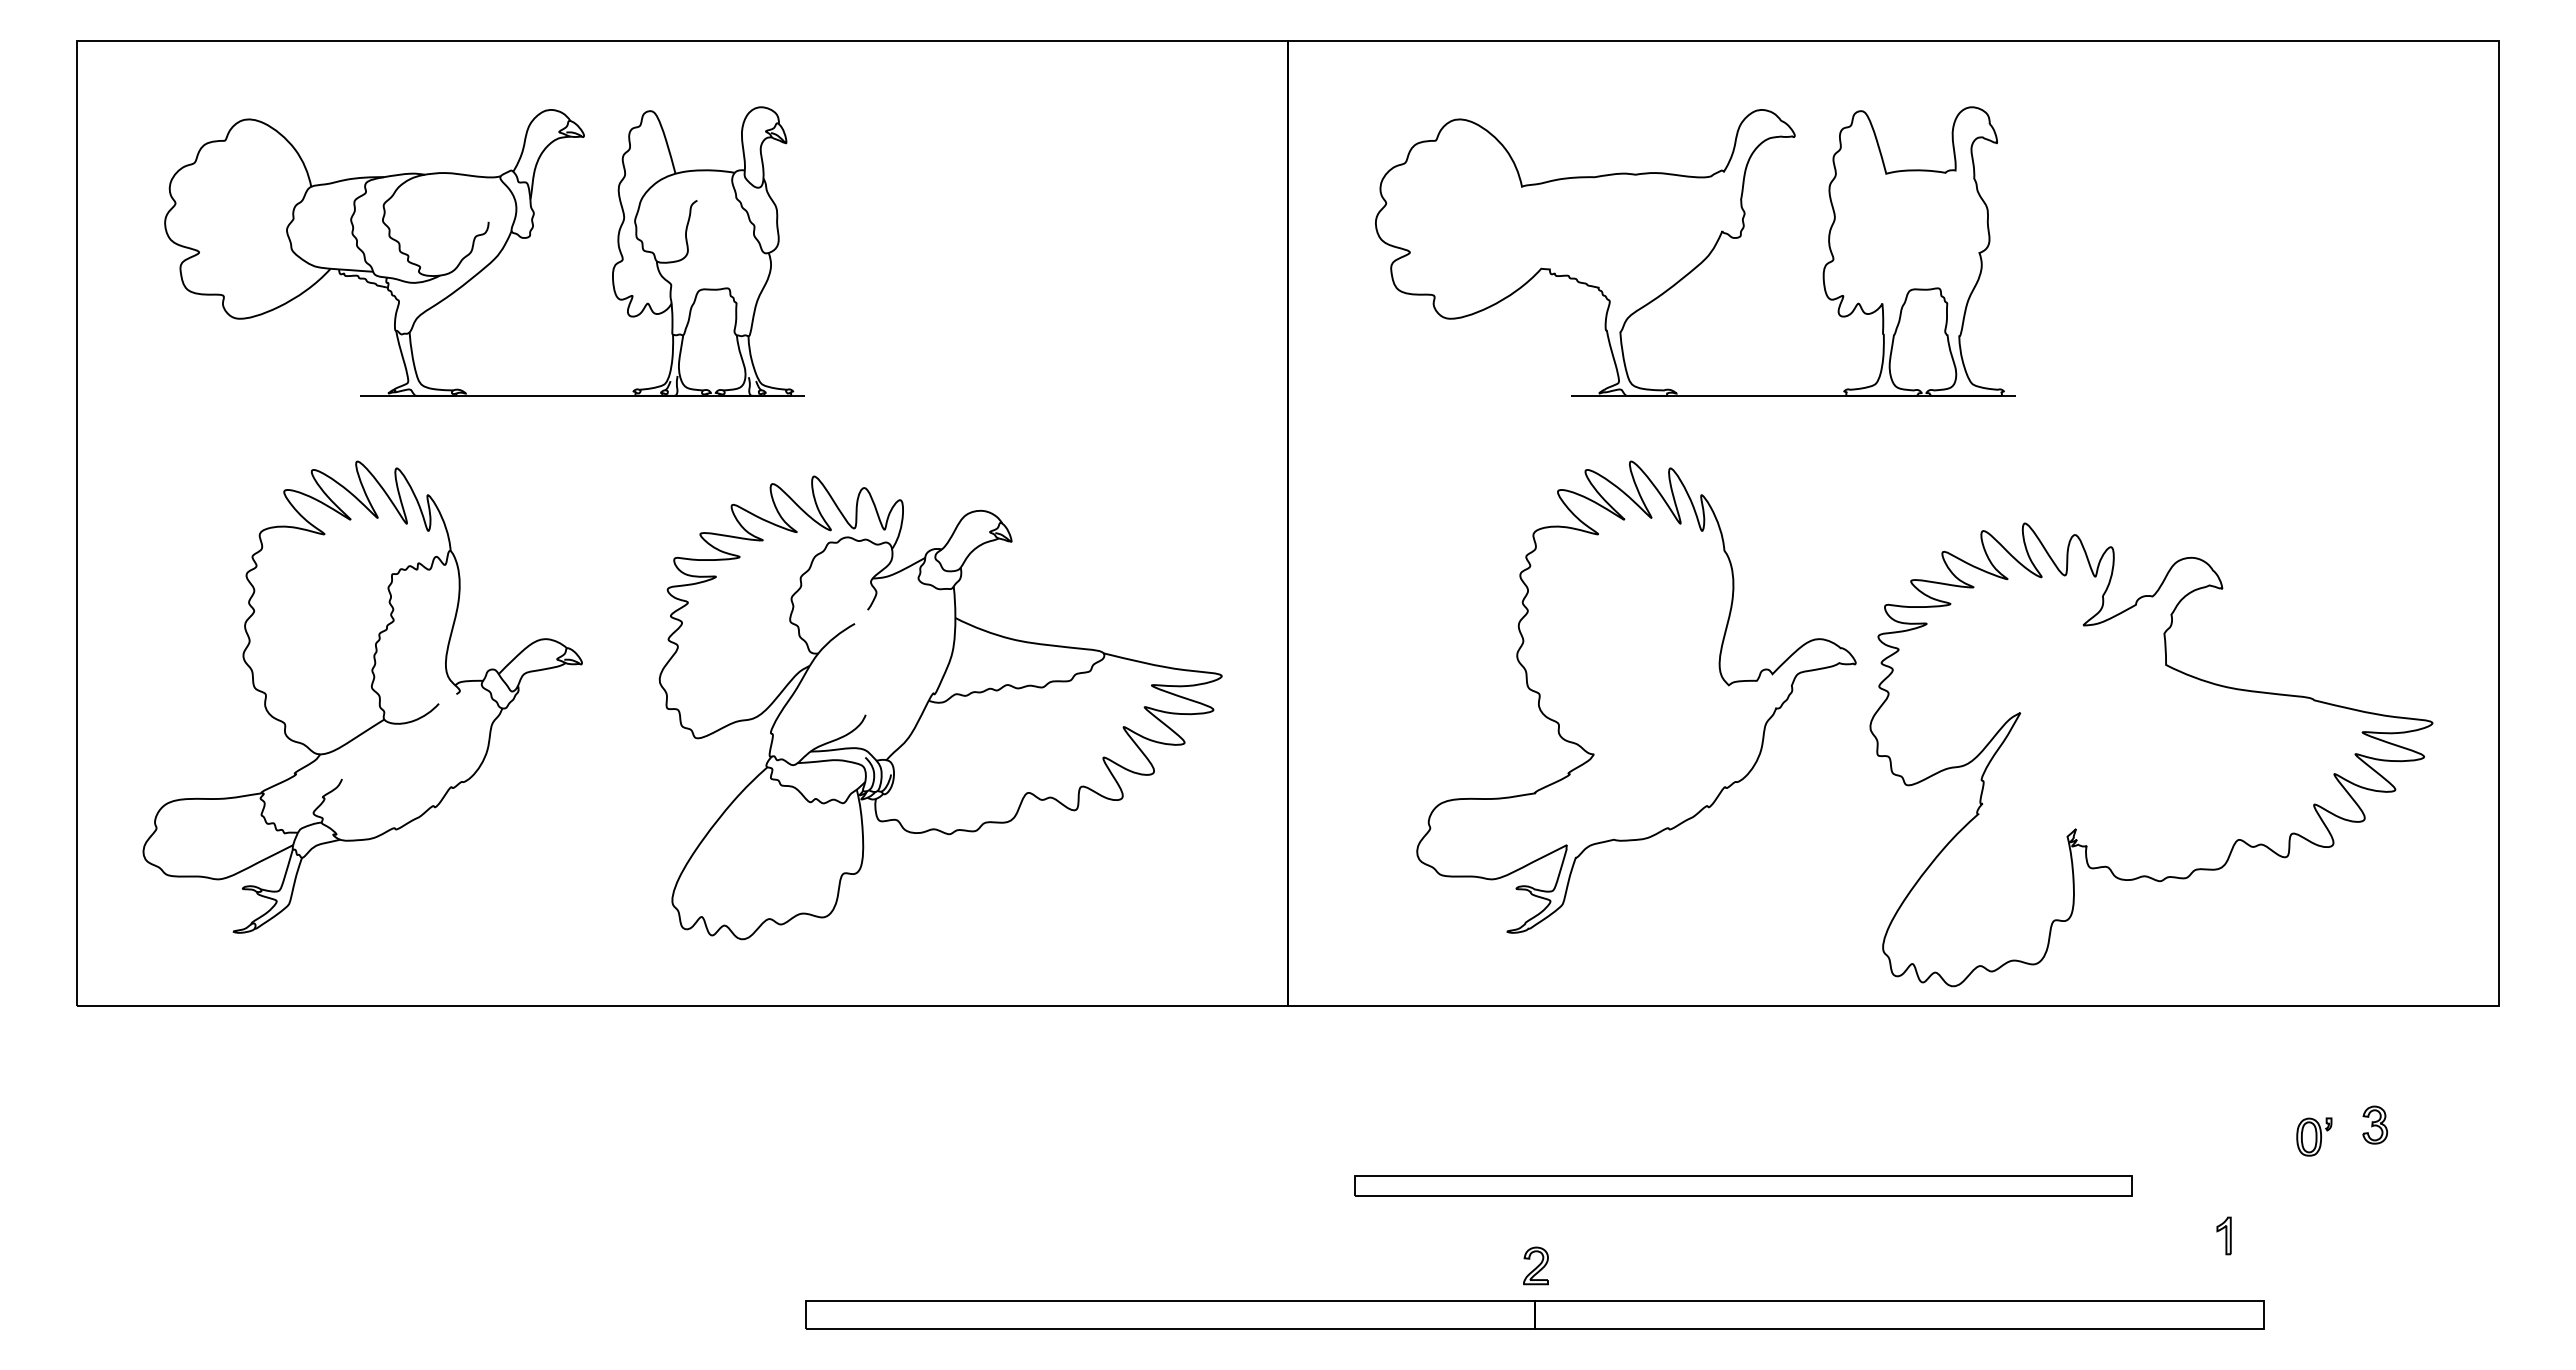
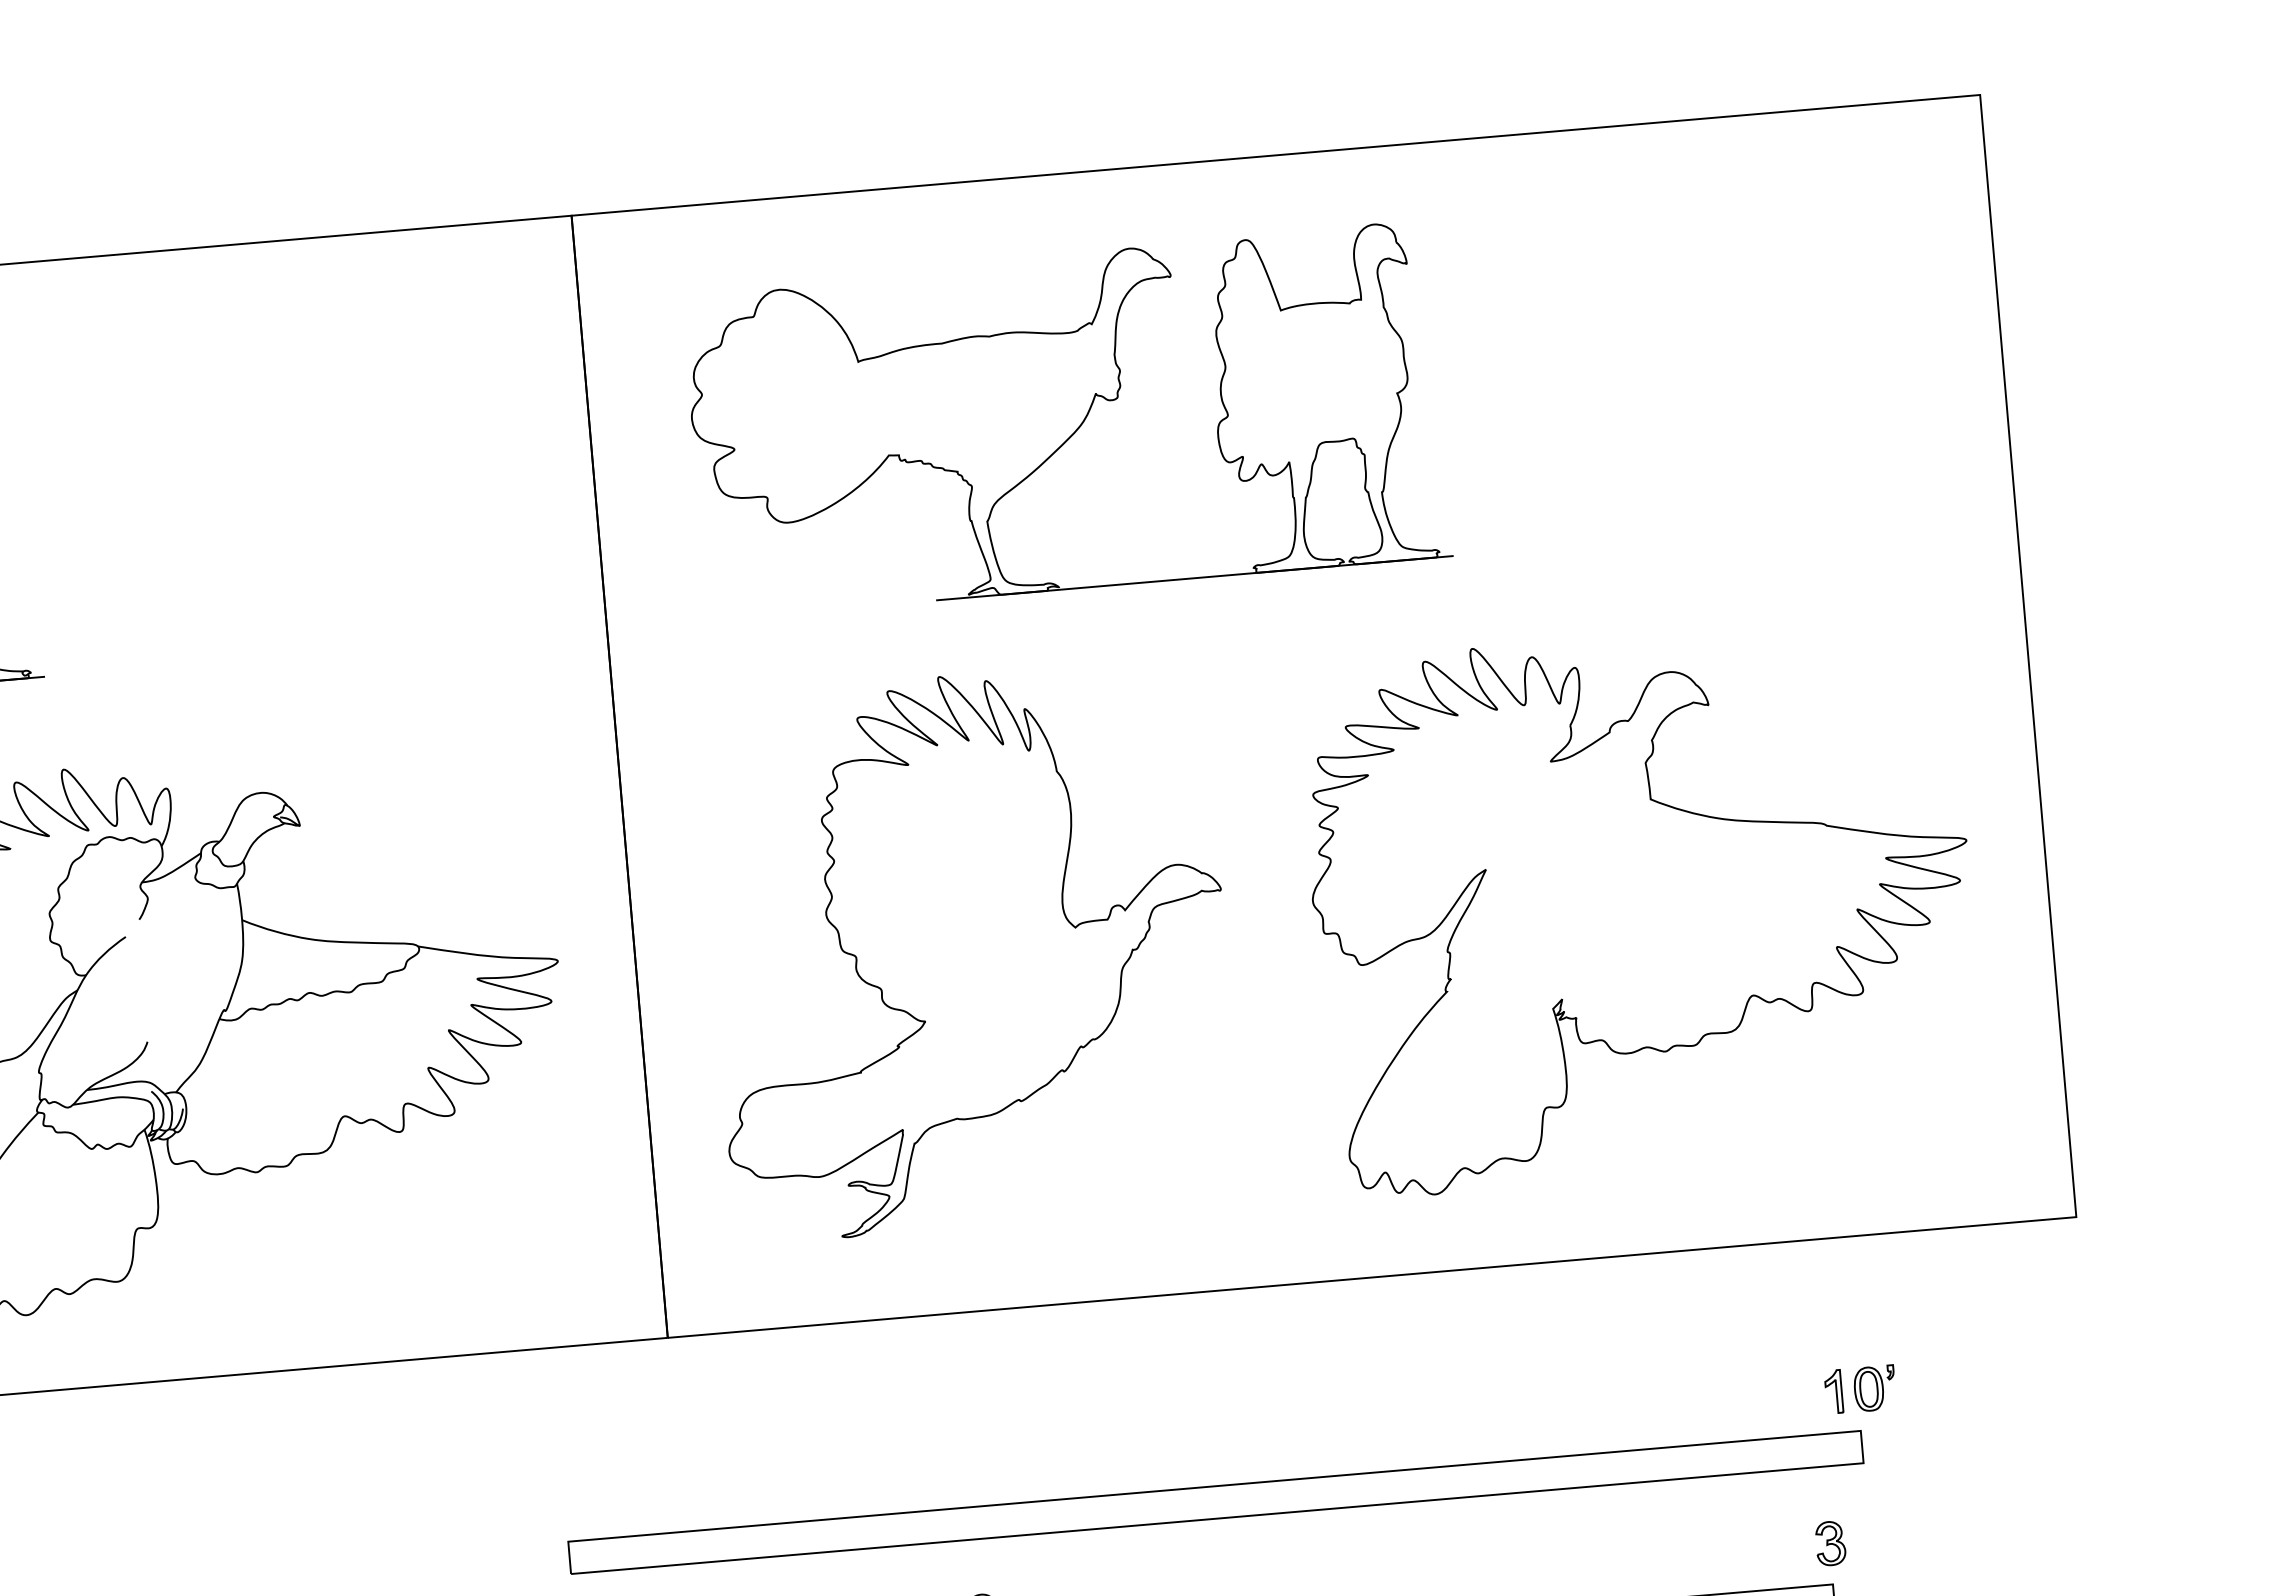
part: (1636, 696) -> (969, 949), moved
part: (2151, 754) -> (1642, 904), moved
part: (2375, 1124) -> (1830, 1542), moved
part: (1743, 1185) -> (1215, 1501), size x1.43
part: (2223, 1235) -> (1833, 1391), moved

